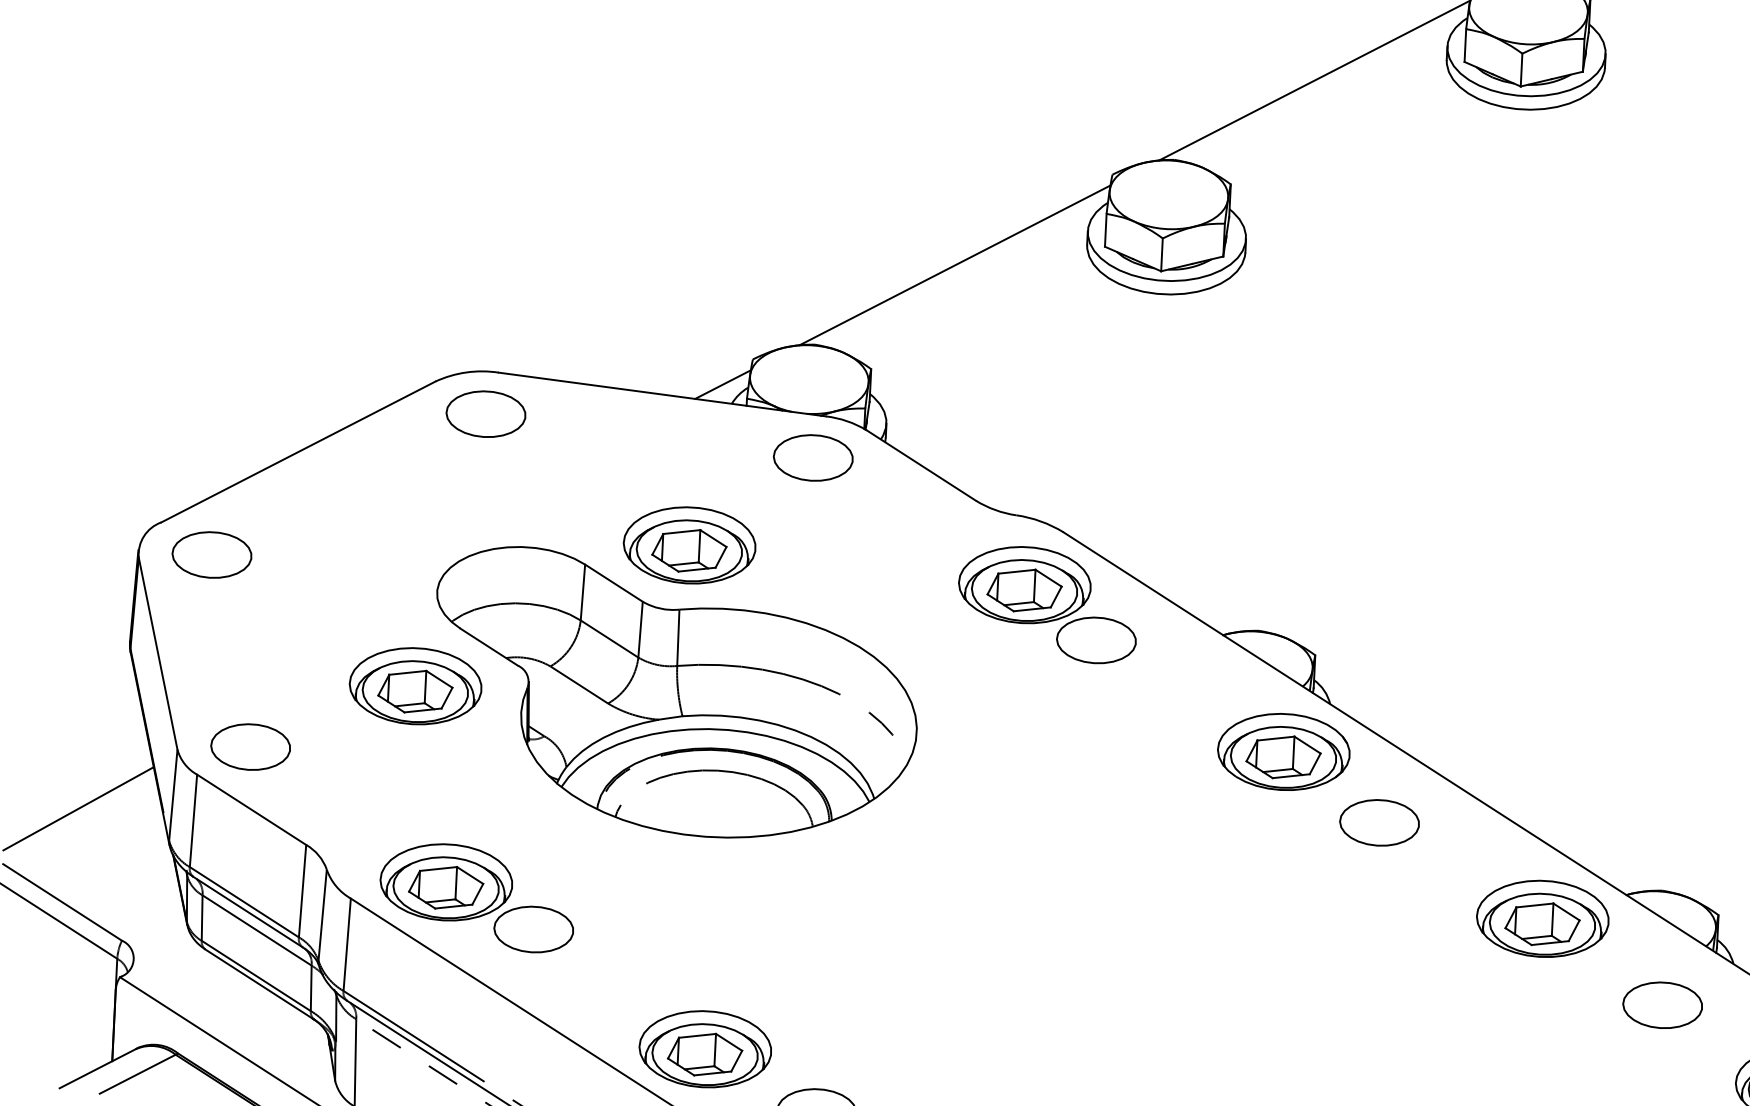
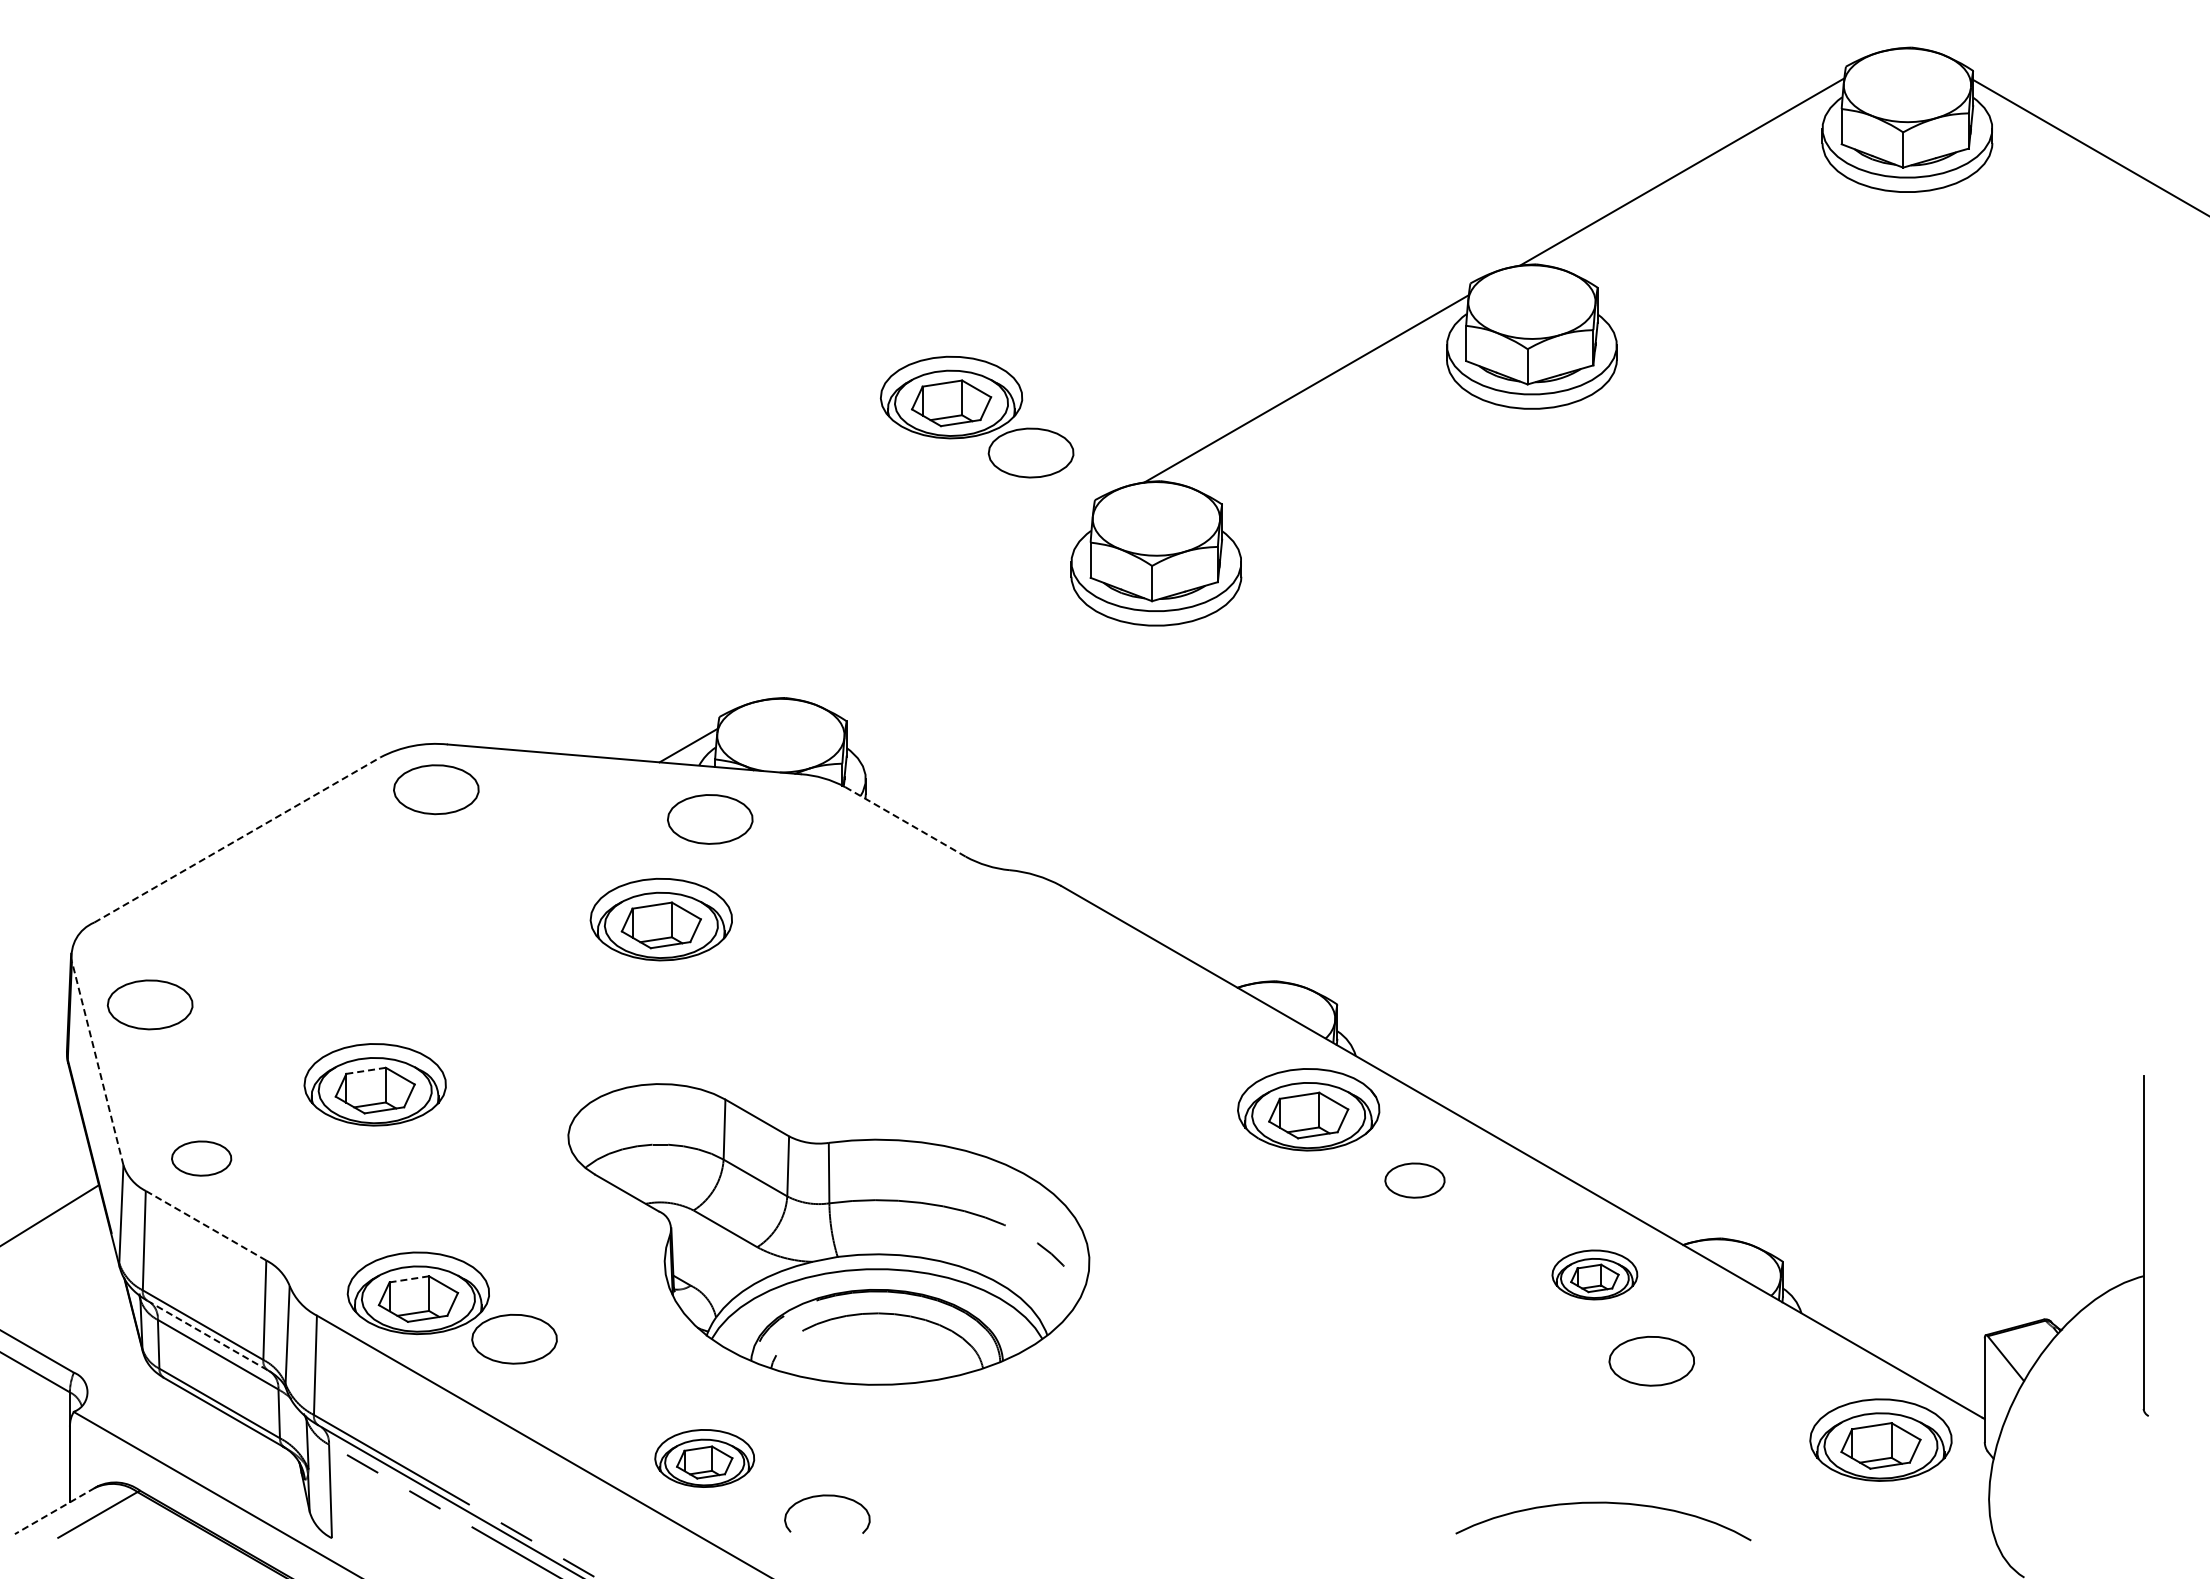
line: (954, 265) -> (930, 605), removed
line: (298, 451) -> (237, 839), solid -> dashed
part: (813, 458) -> (710, 819), moved
line: (921, 465) -> (905, 821), solid -> dashed
part: (211, 554) -> (149, 1004), moved
part: (1047, 603) -> (976, 416), moved
line: (158, 652) -> (97, 1062), solid -> dashed
line: (408, 672) -> (366, 1070), solid -> dashed
part: (674, 694) -> (828, 1234), moved
part: (250, 746) -> (201, 1158), size x0.7
line: (252, 809) -> (206, 1225), solid -> dashed
part: (1379, 822) -> (1414, 1180), size x0.7
line: (438, 869) -> (409, 1279), solid -> dashed
line: (248, 912) -> (207, 1335), solid -> dashed
part: (1542, 918) -> (1594, 1274), size x0.6
part: (1662, 1005) -> (1651, 1361), moved
part: (705, 1049) -> (704, 1458), size x0.7
line: (97, 1069) -> (54, 1511), solid -> dashed

